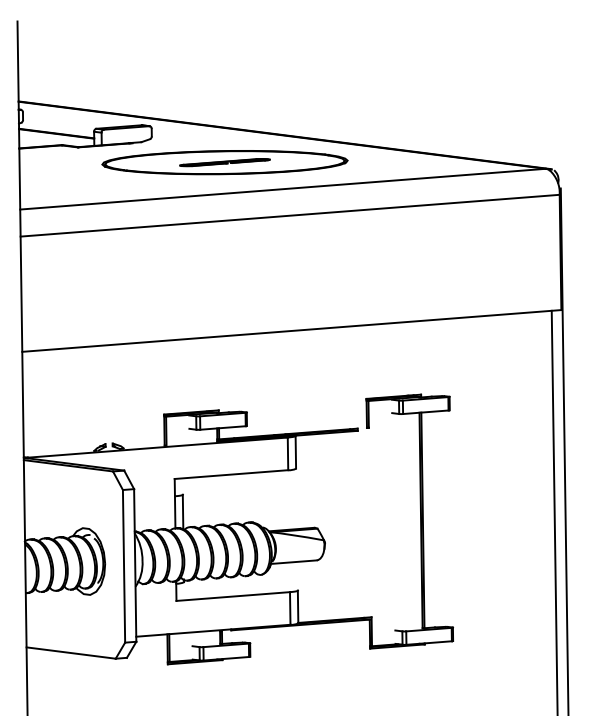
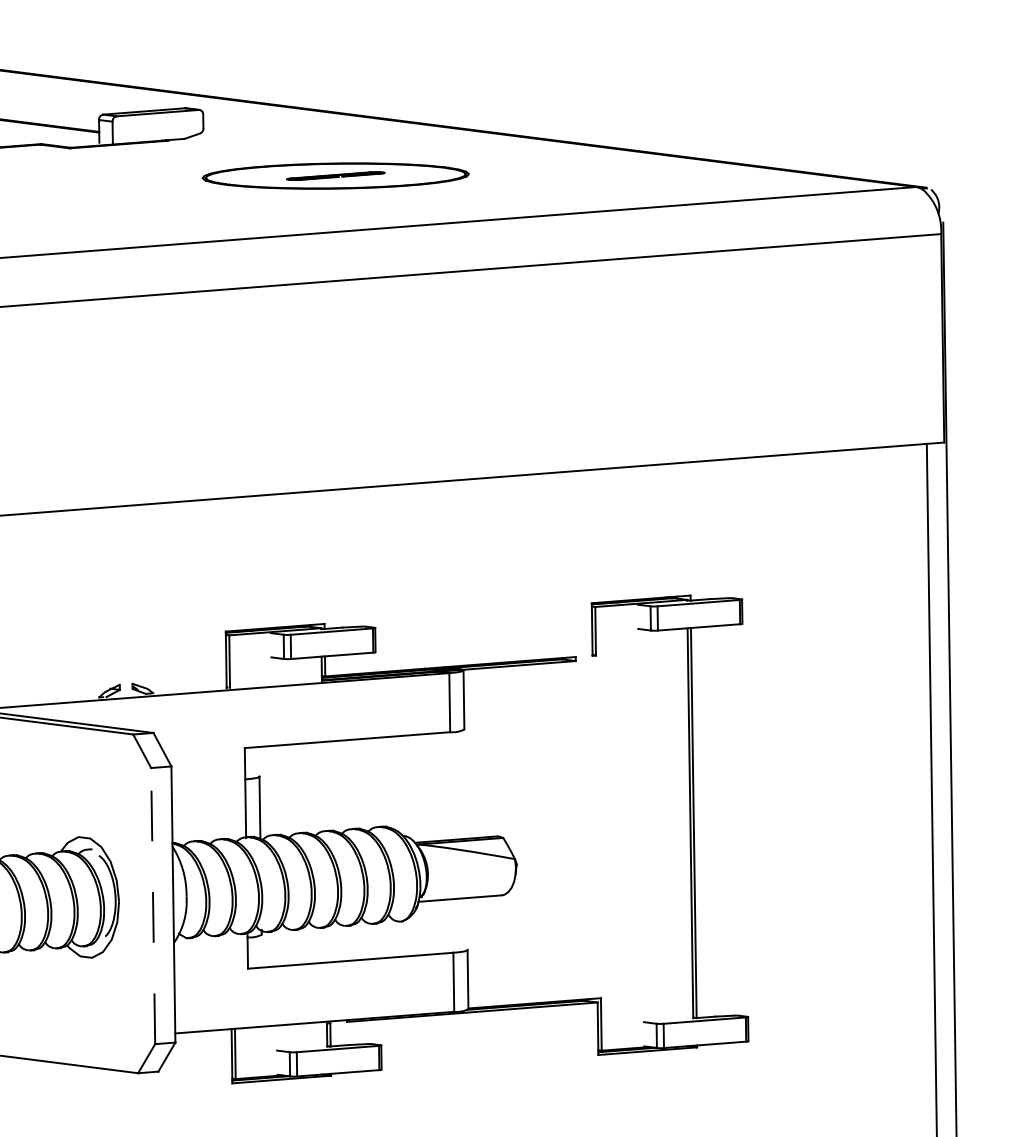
part: (224, 162) -> (334, 175), size x0.6
line: (124, 565) -> (153, 904), solid -> dashed

